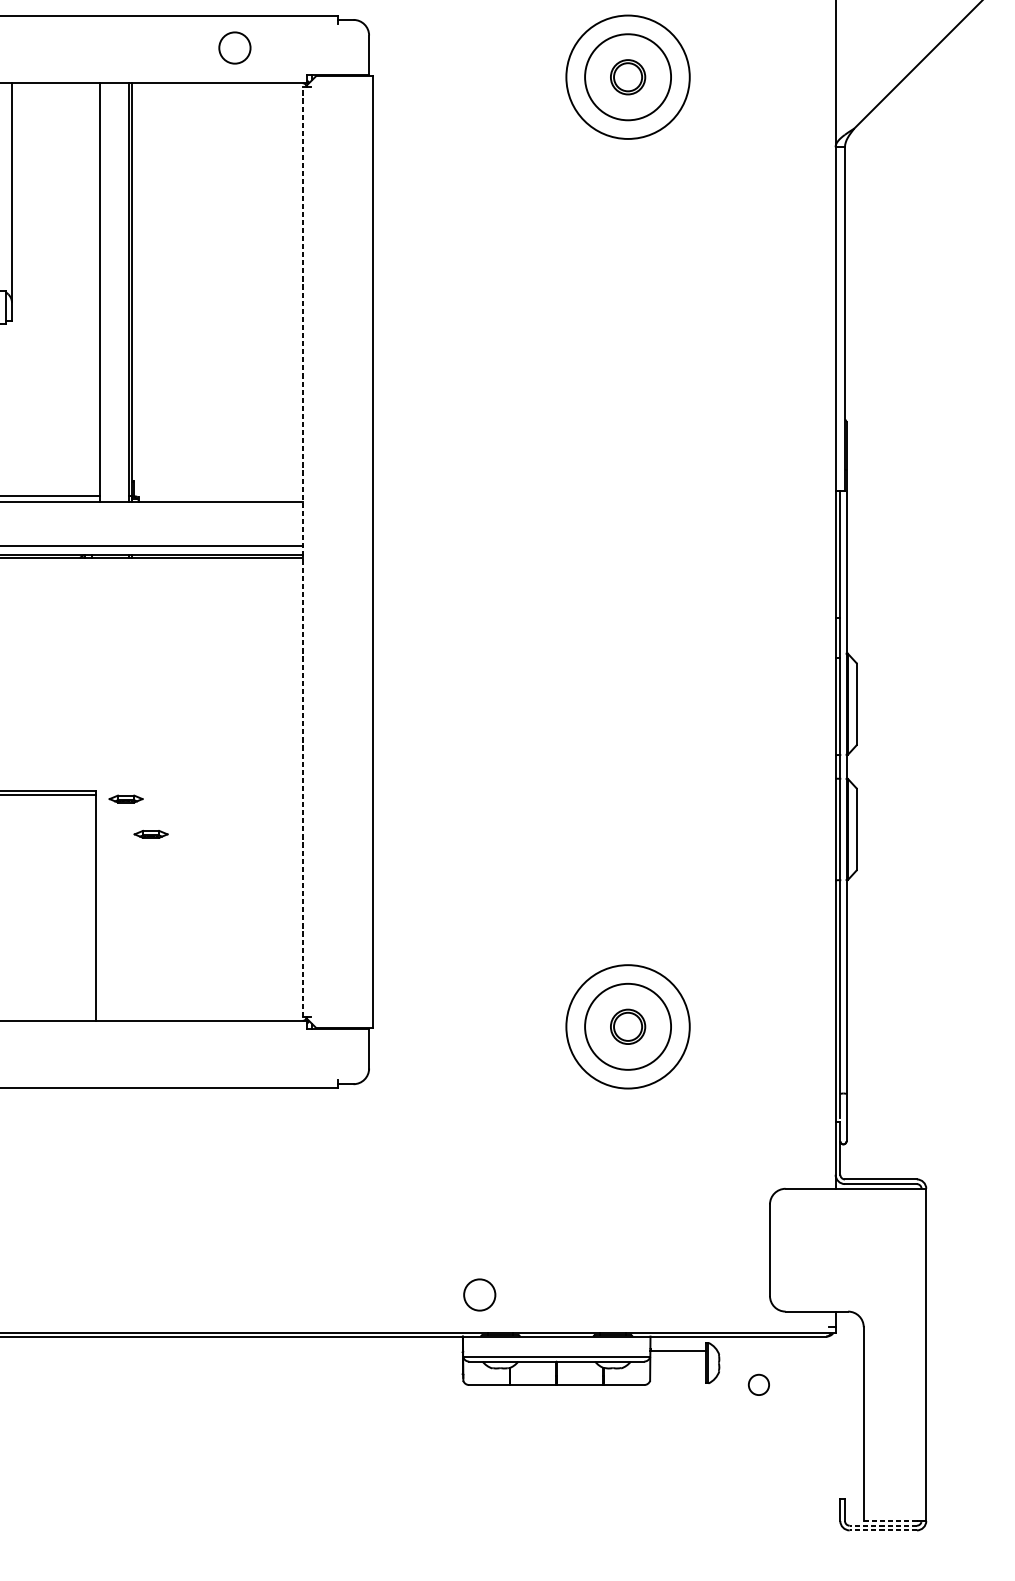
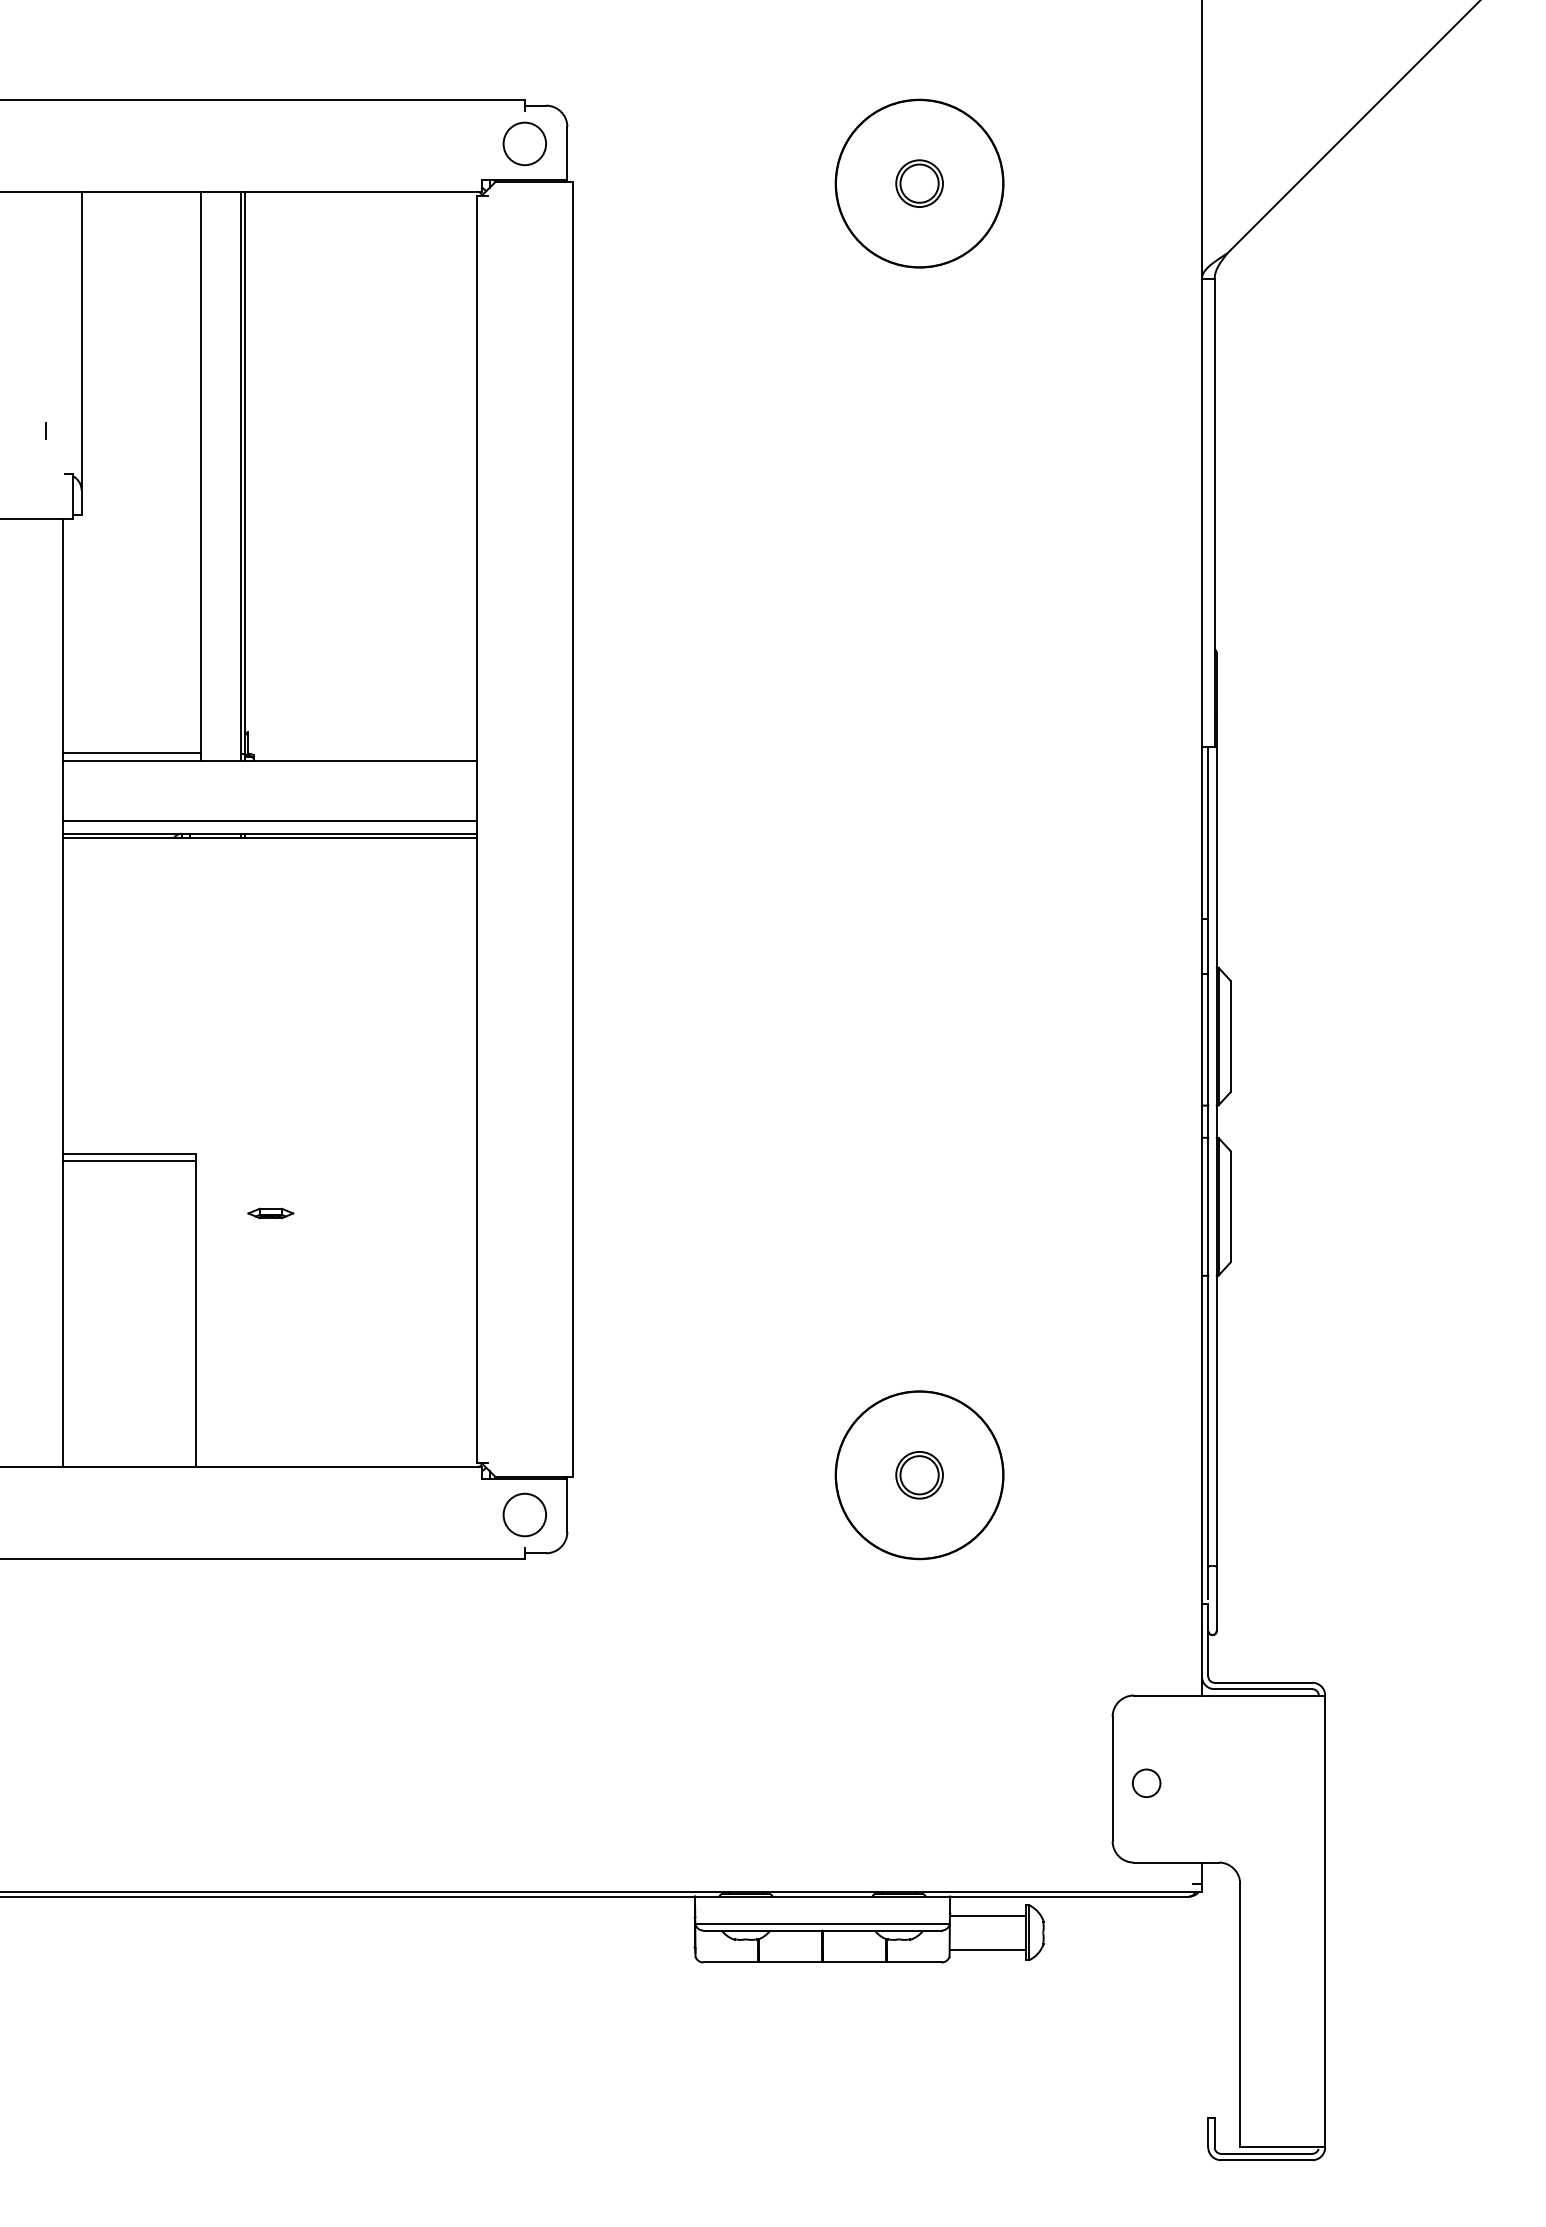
circle: (234, 47) -> (524, 143), moved
circle: (628, 77) -> (919, 183), size x1.43
line: (303, 551) -> (477, 828), dashed -> solid
part: (125, 799) -> (236, 1165), removed
circle: (628, 1026) -> (919, 1474), size x1.43
circle: (479, 1294) -> (524, 1514), moved
line: (678, 1375) -> (987, 1949), added
circle: (758, 1384) -> (1146, 1782), moved
line: (890, 1521) -> (1276, 2147), dashed -> solid
line: (883, 1525) -> (1266, 2153), dashed -> solid
line: (883, 1530) -> (1266, 2160), dashed -> solid

